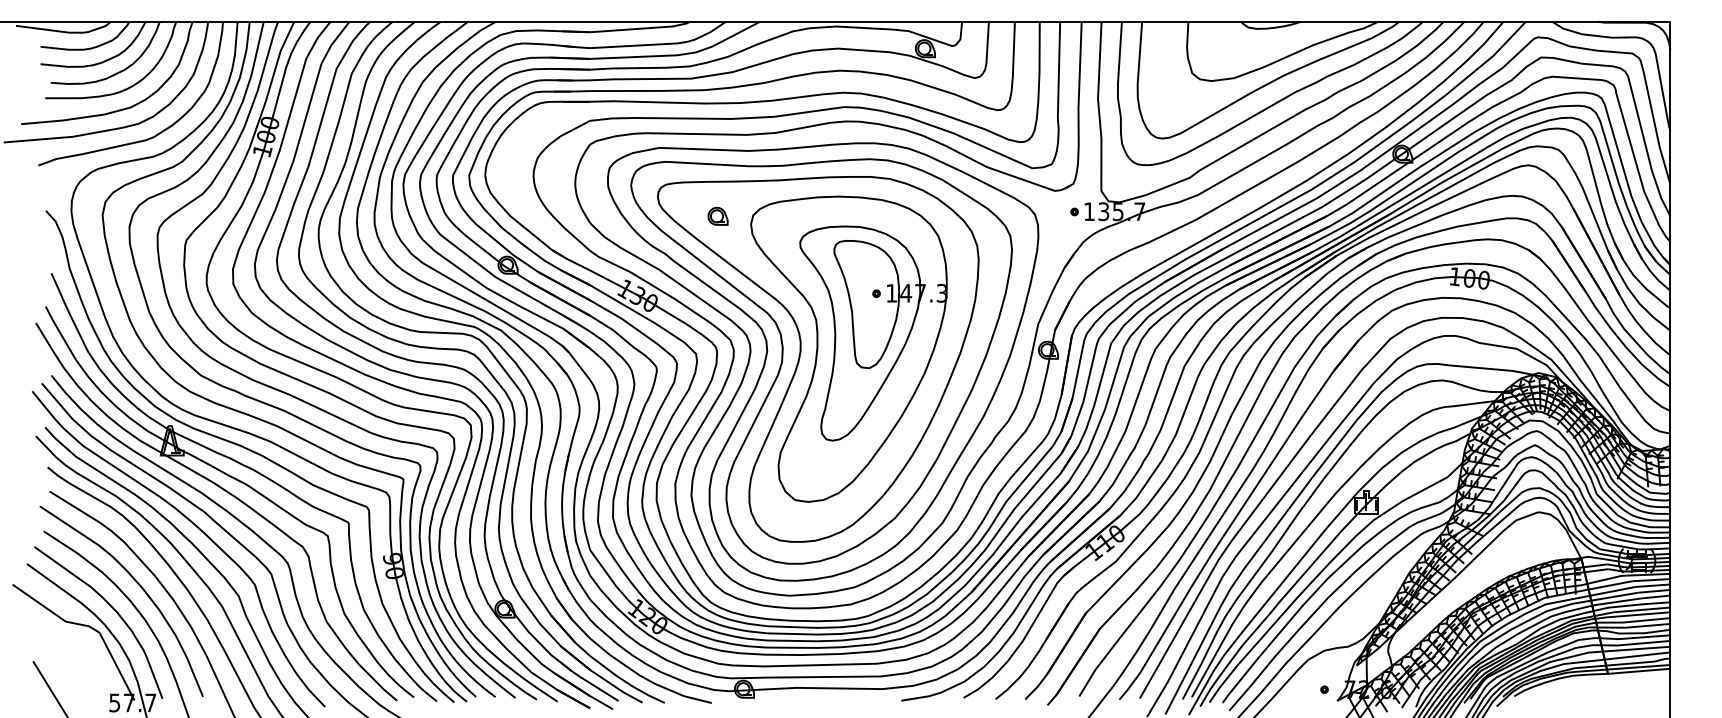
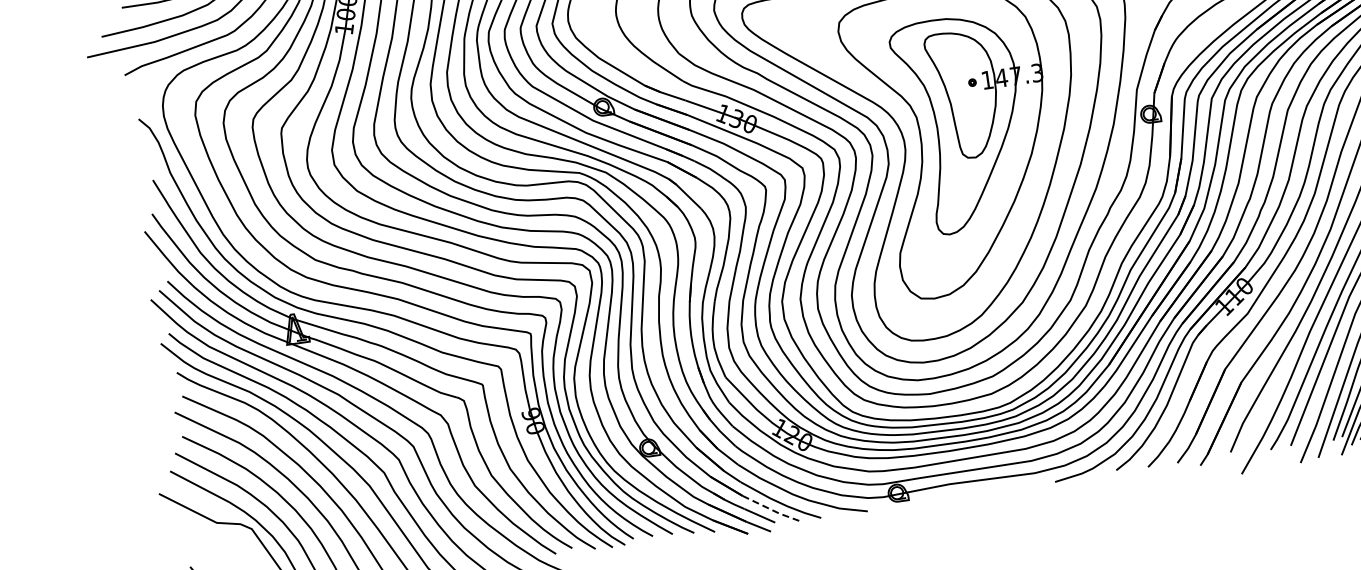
part: (717, 215) -> (803, 27), removed
line: (616, 687) -> (771, 509), solid -> dashed

